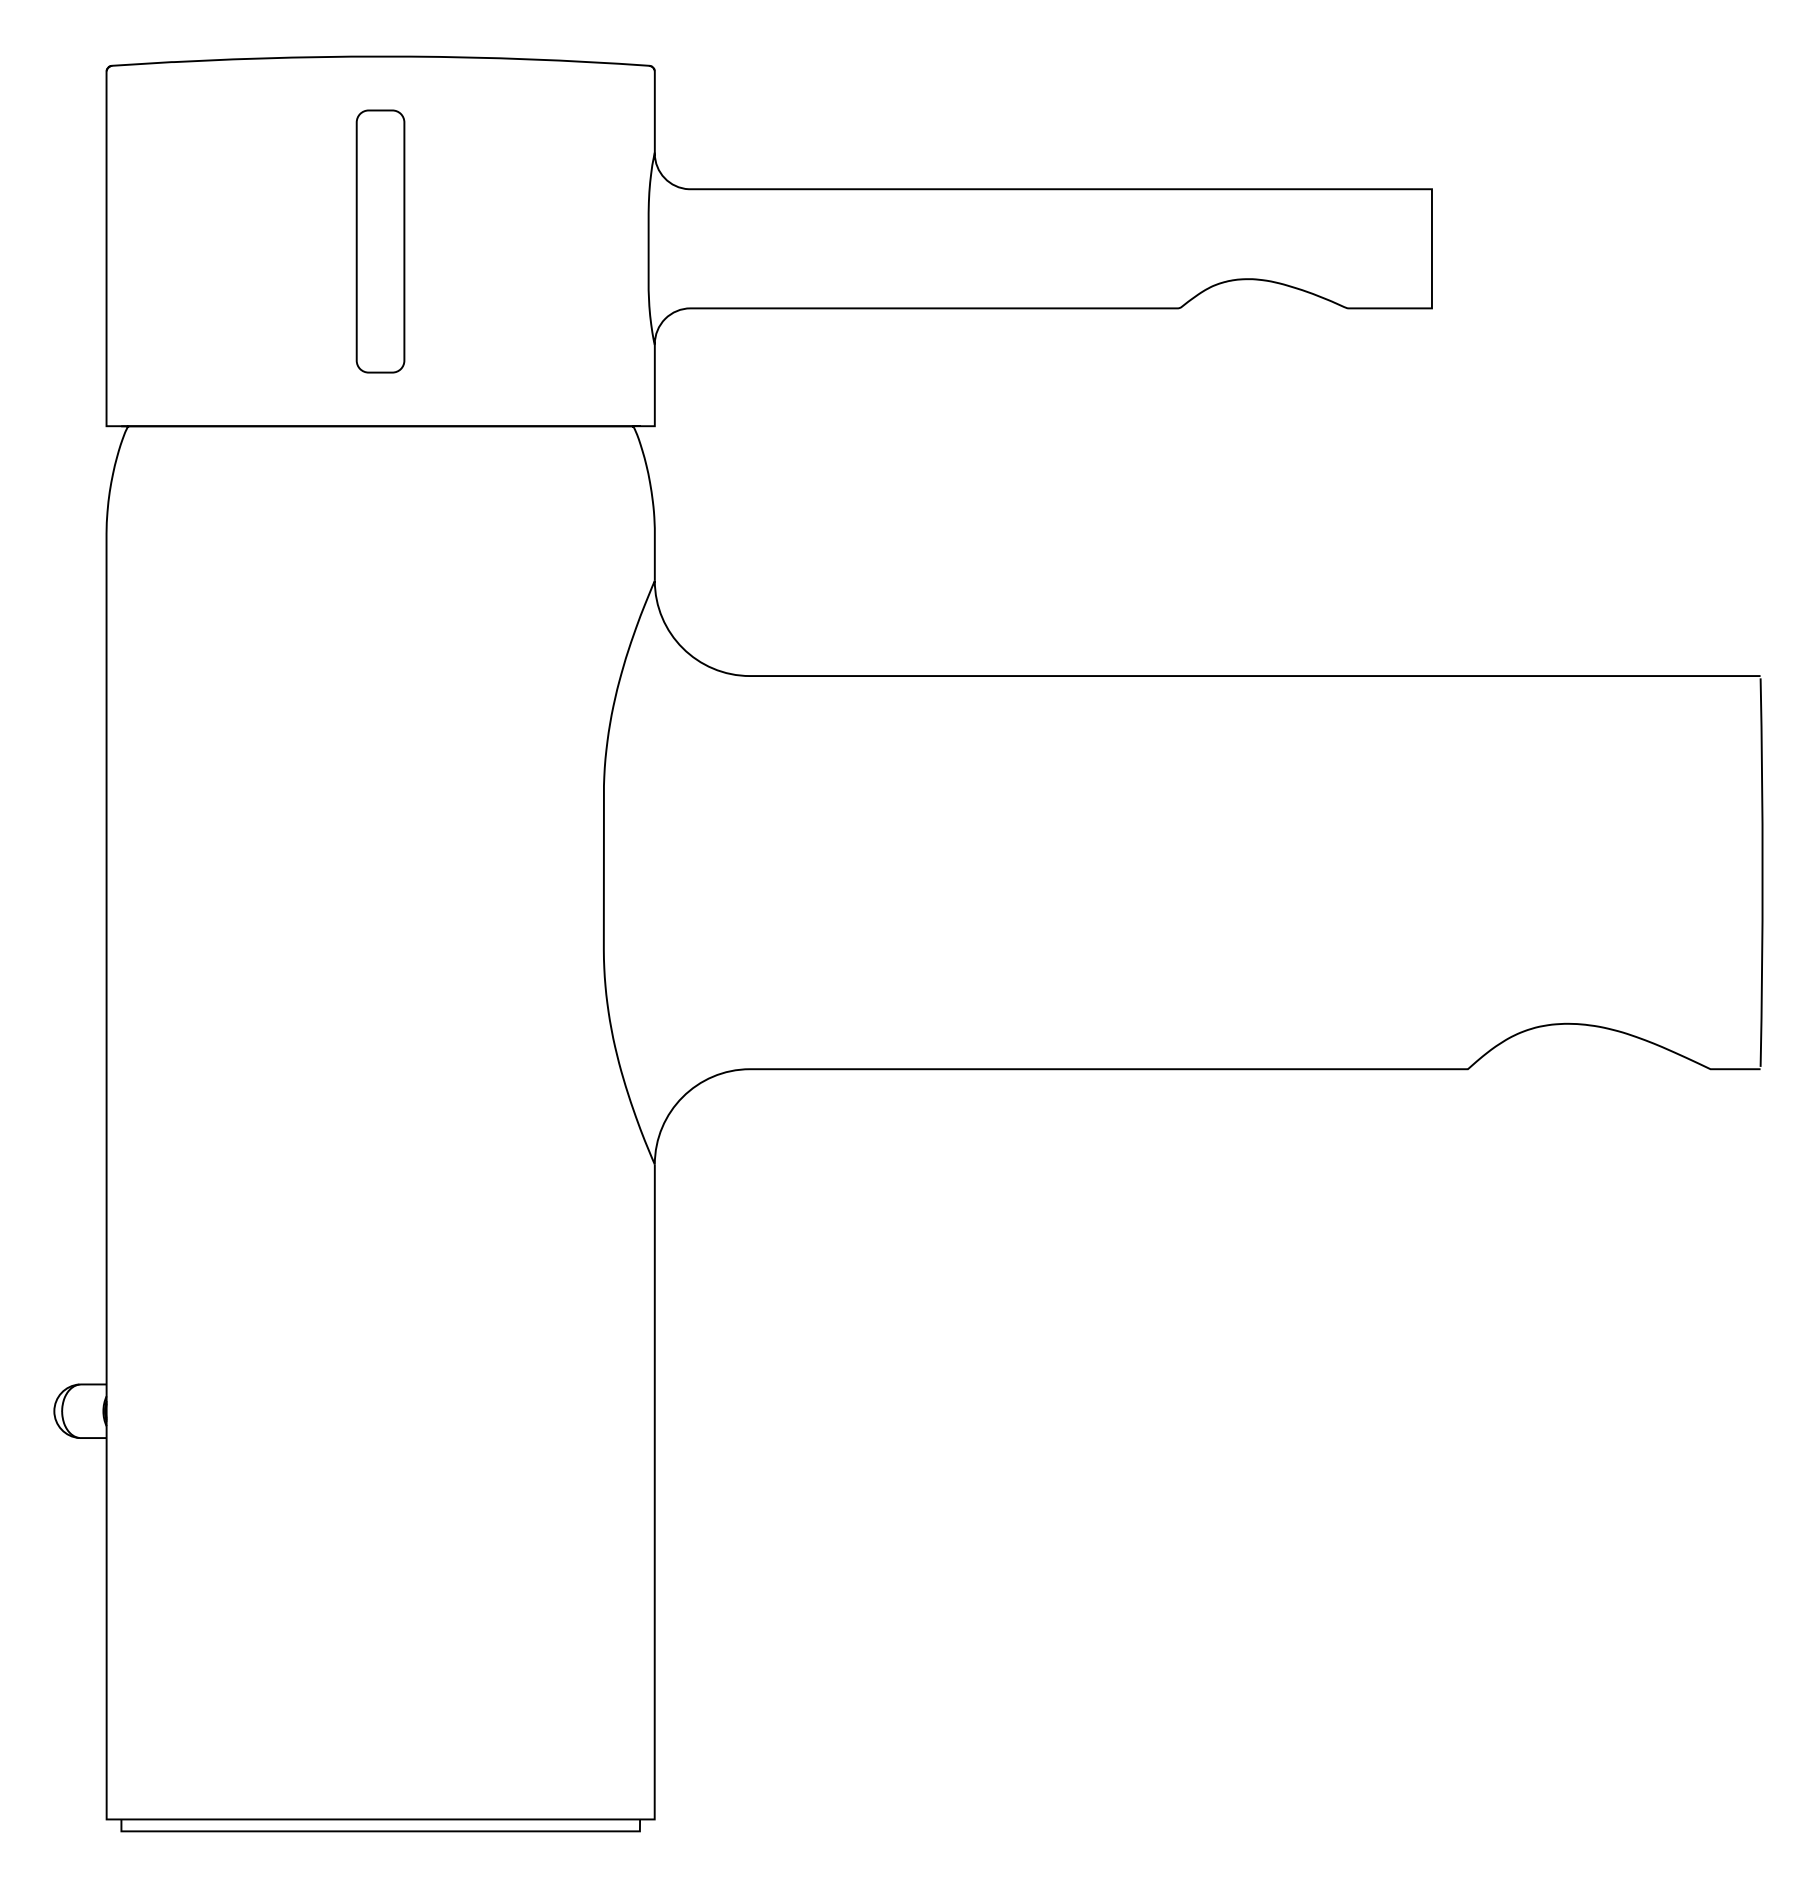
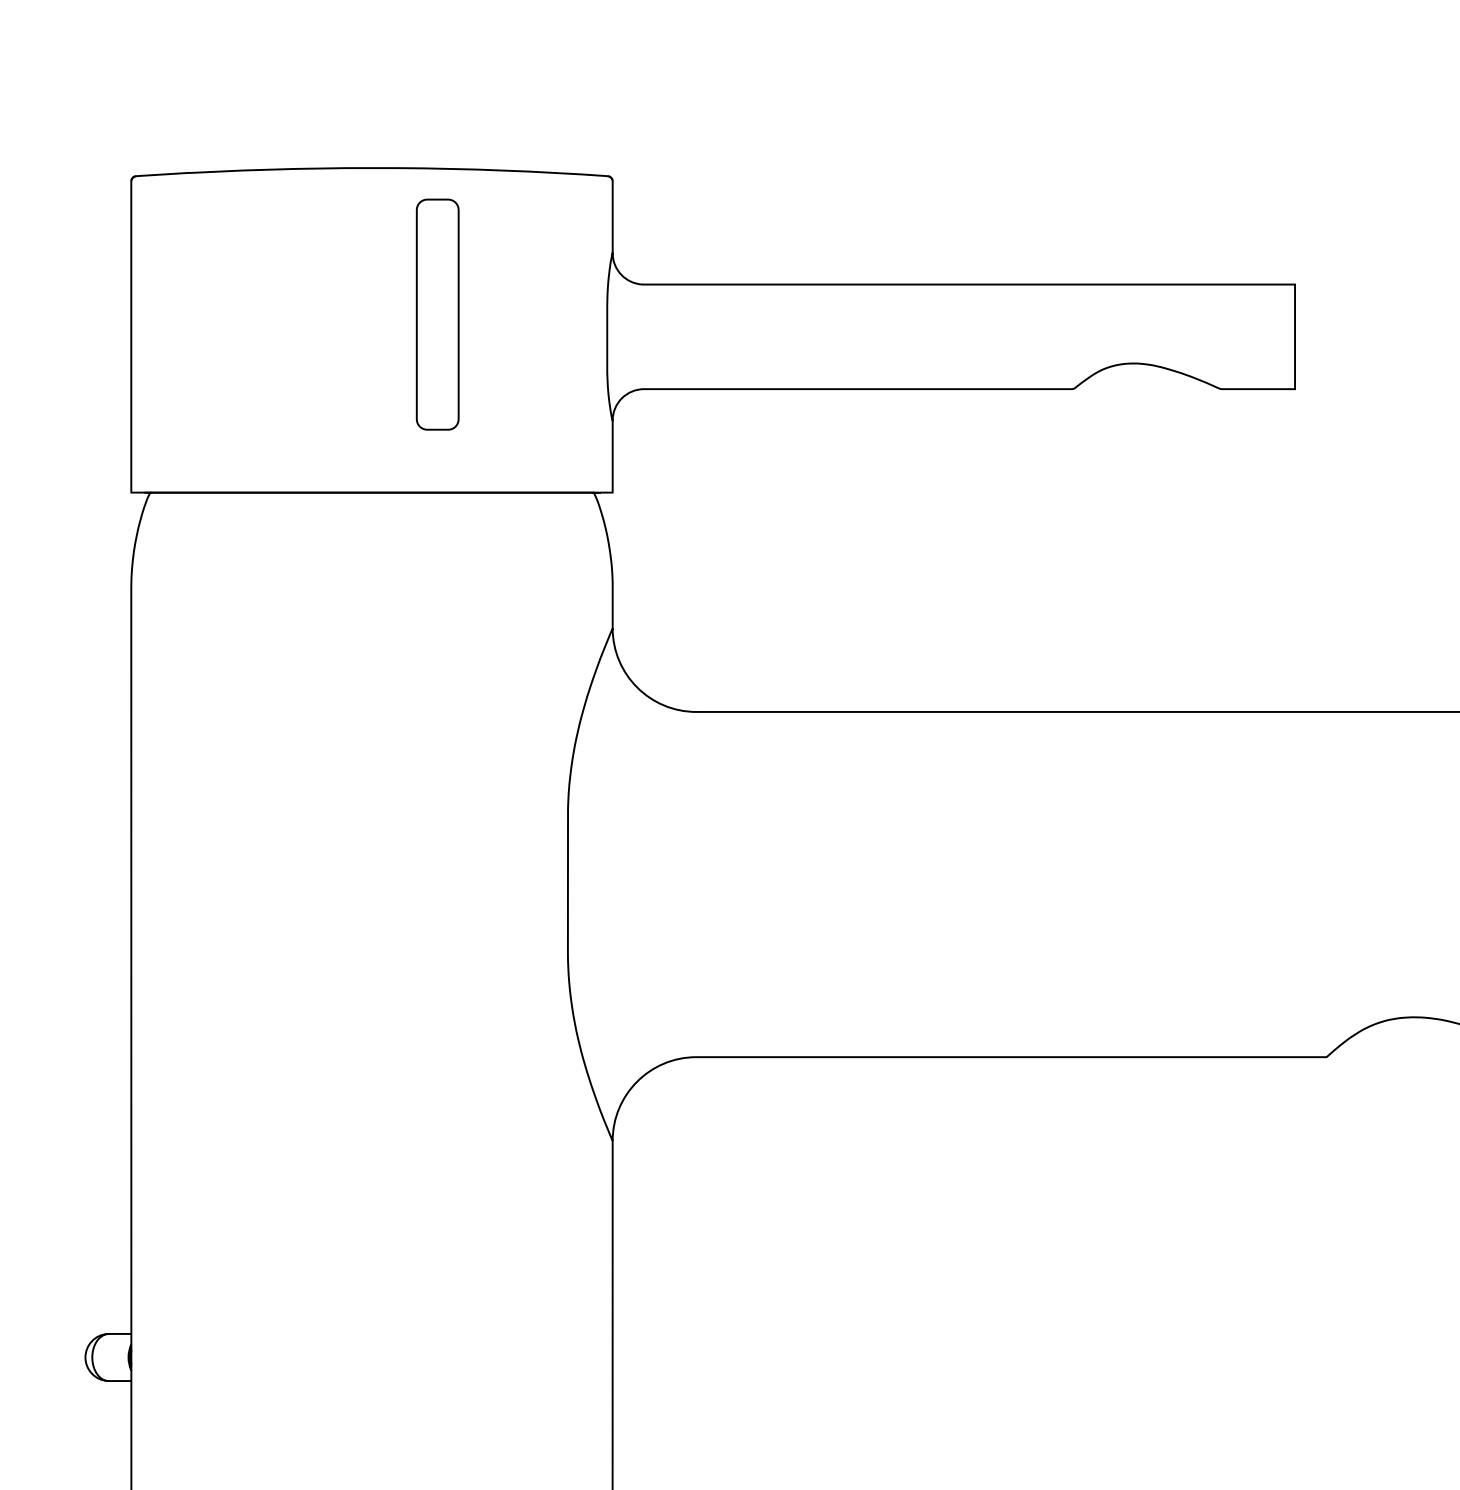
part: (380, 241) -> (437, 314), moved

